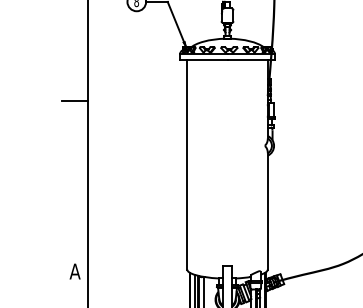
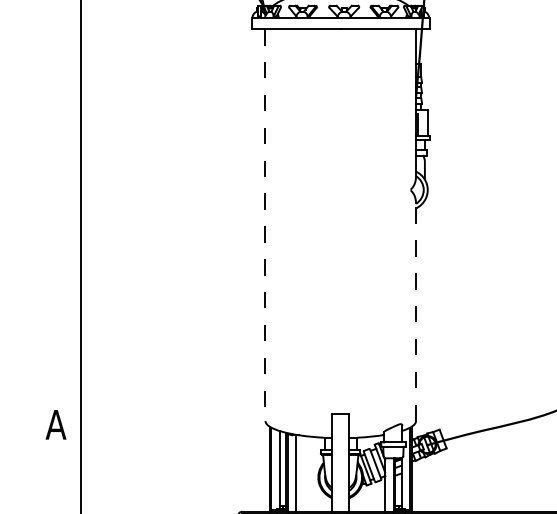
line: (74, 101) -> (54, 107), removed
line: (187, 164) -> (265, 224), solid -> dashed
line: (267, 210) -> (415, 310), solid -> dashed

